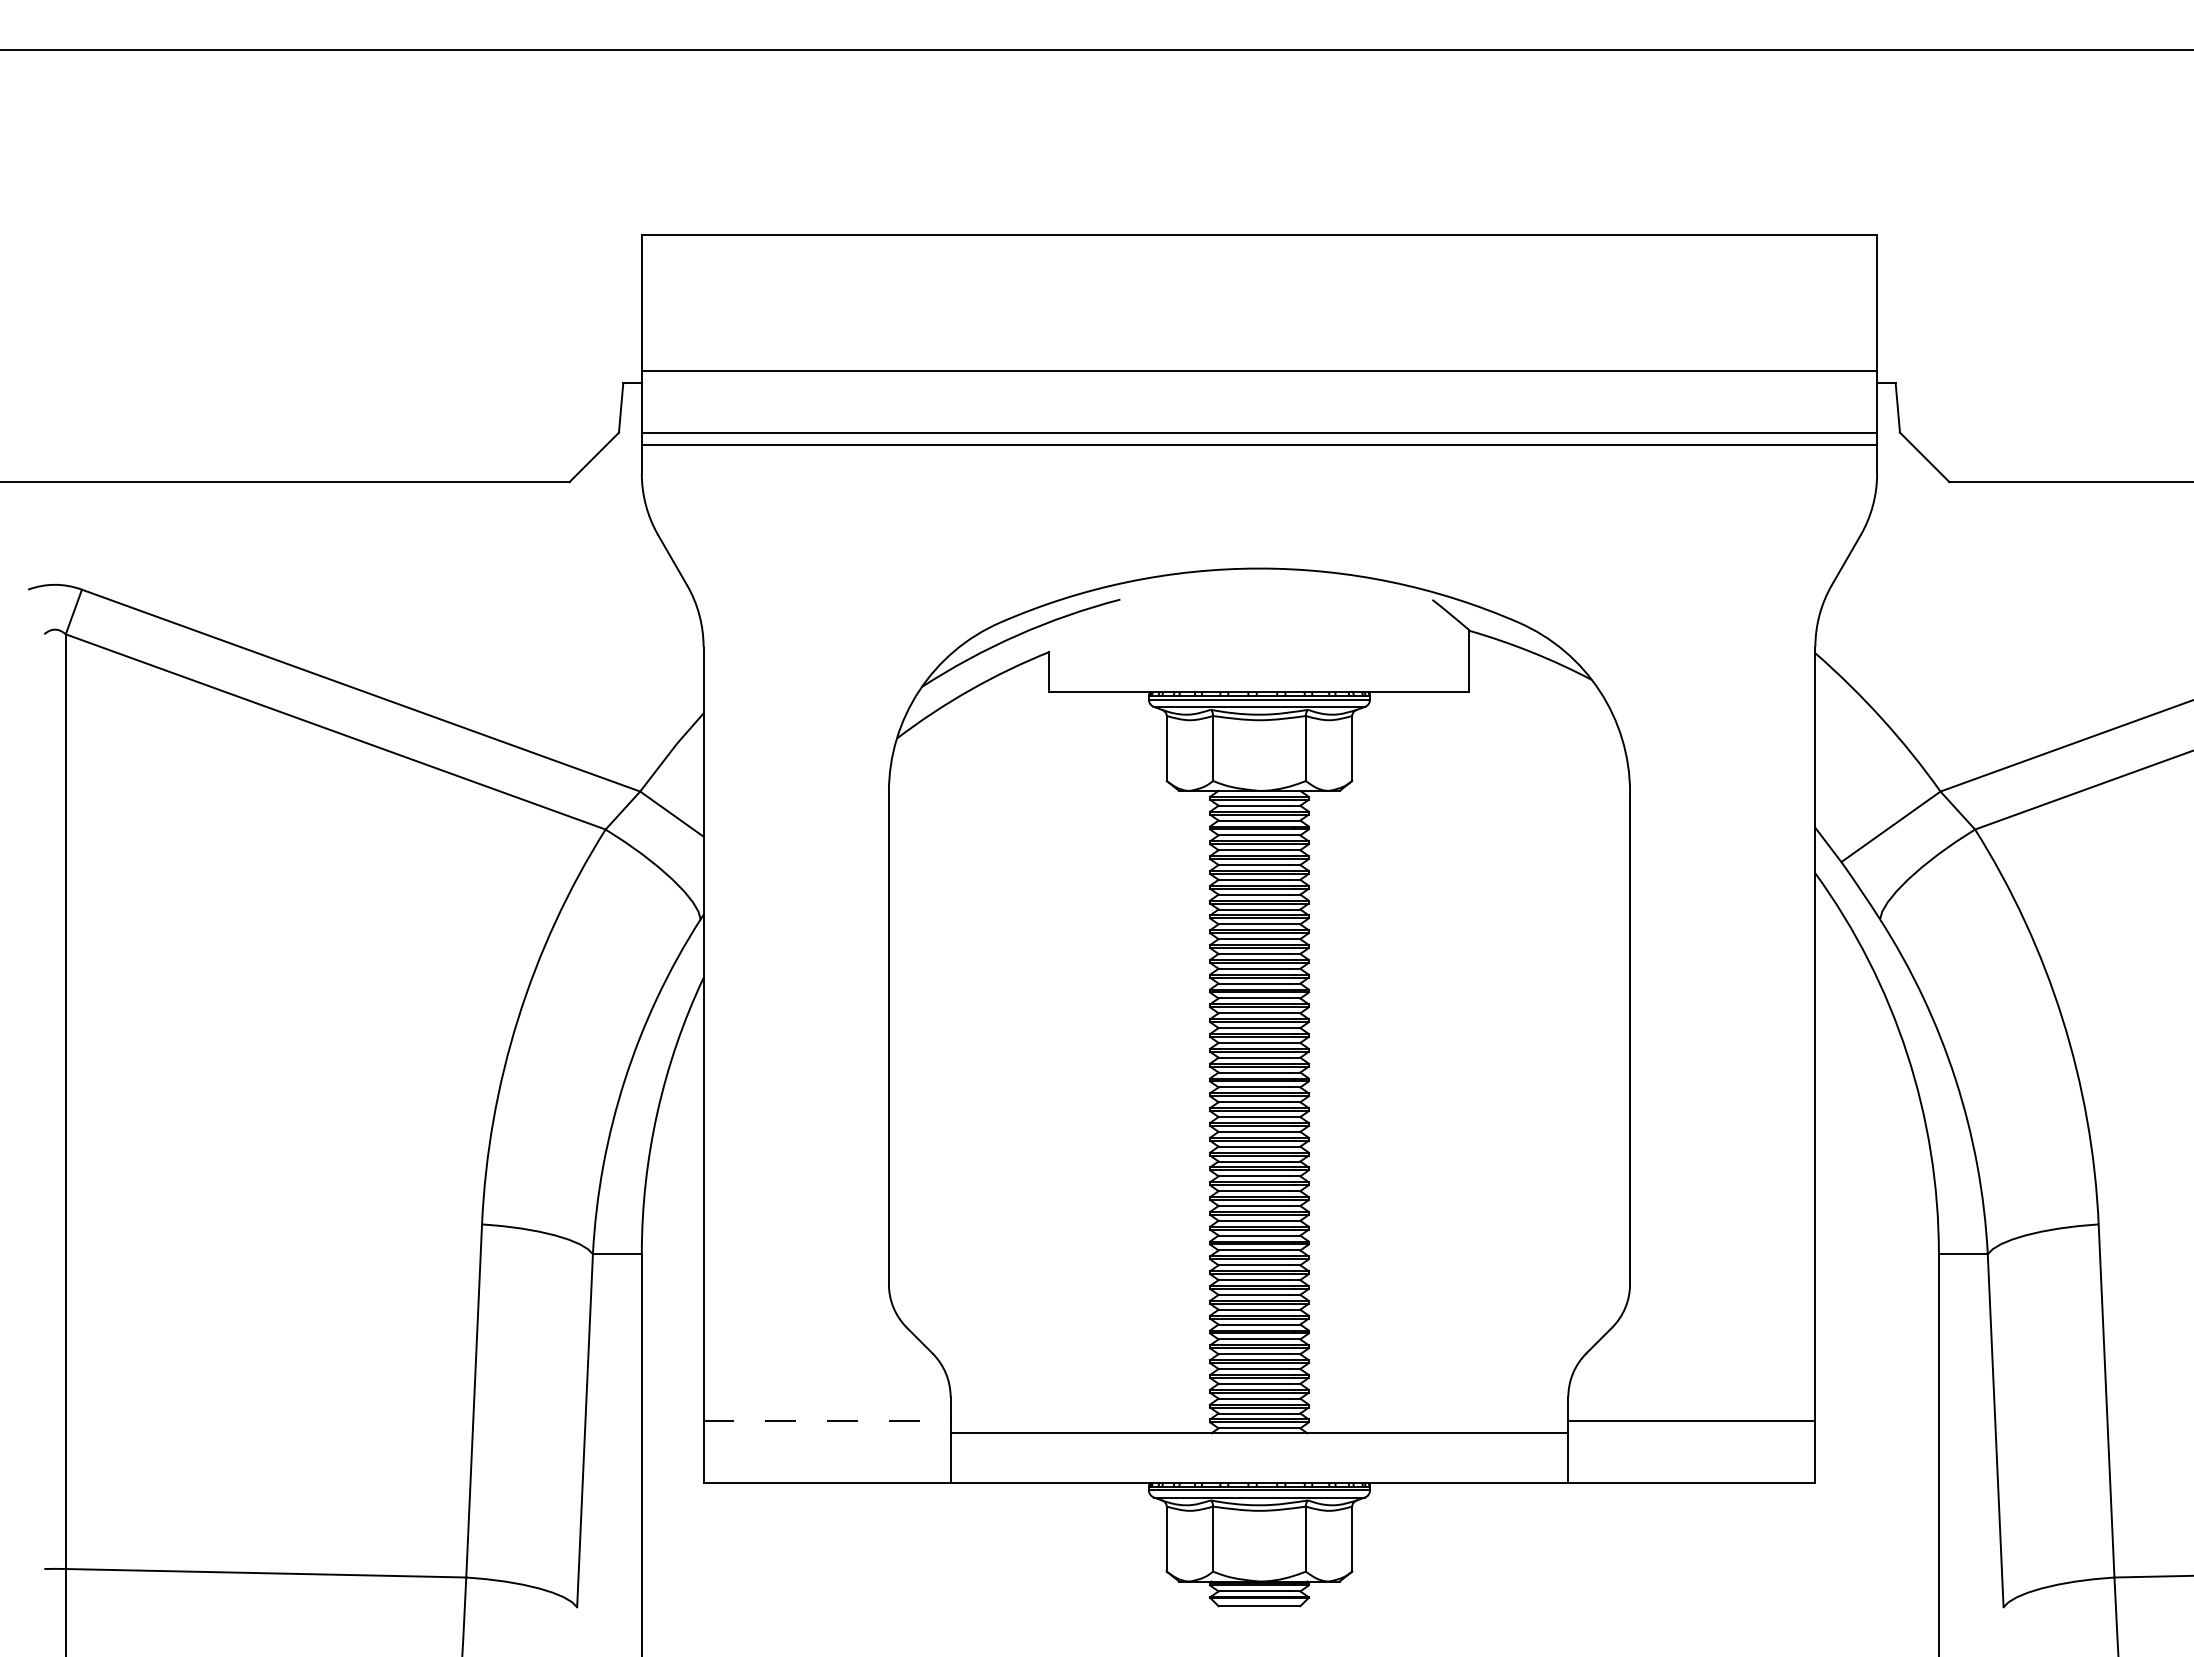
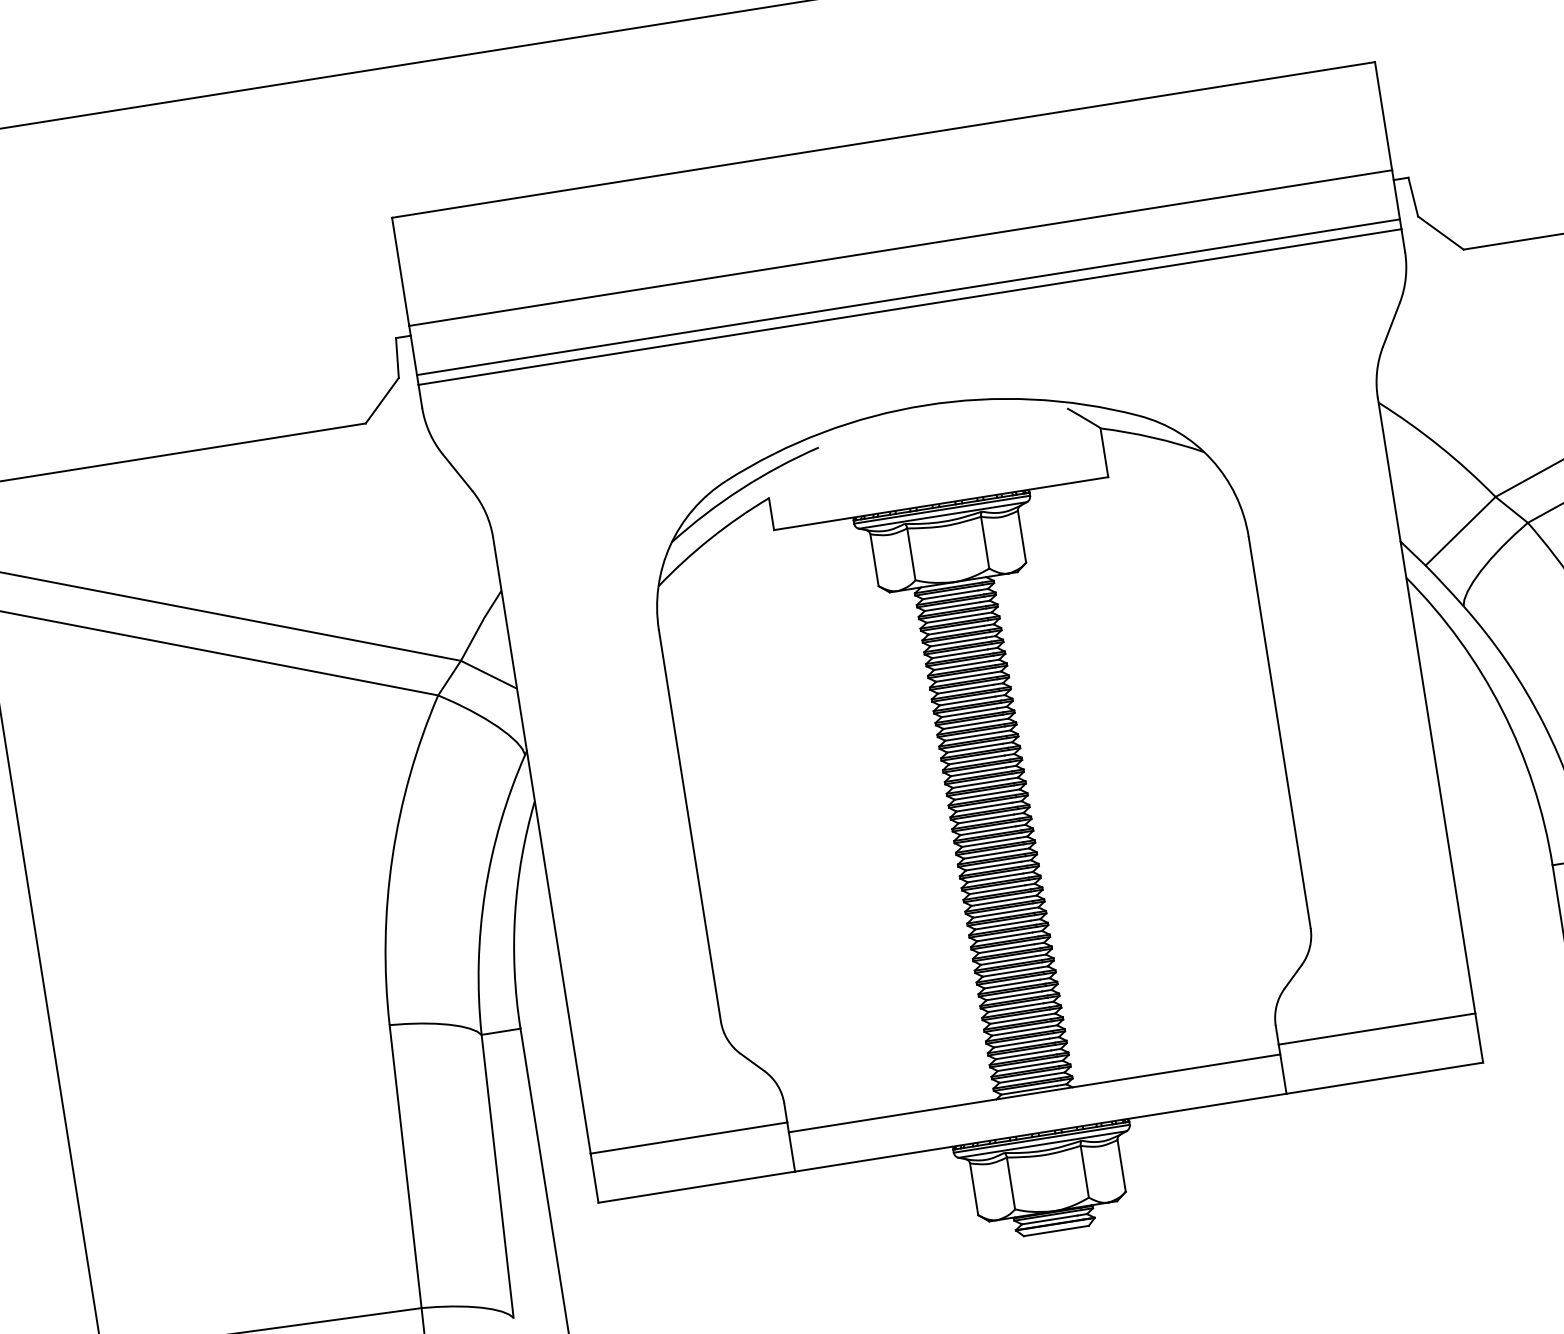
line: (827, 1420) -> (689, 1137), dashed -> solid

